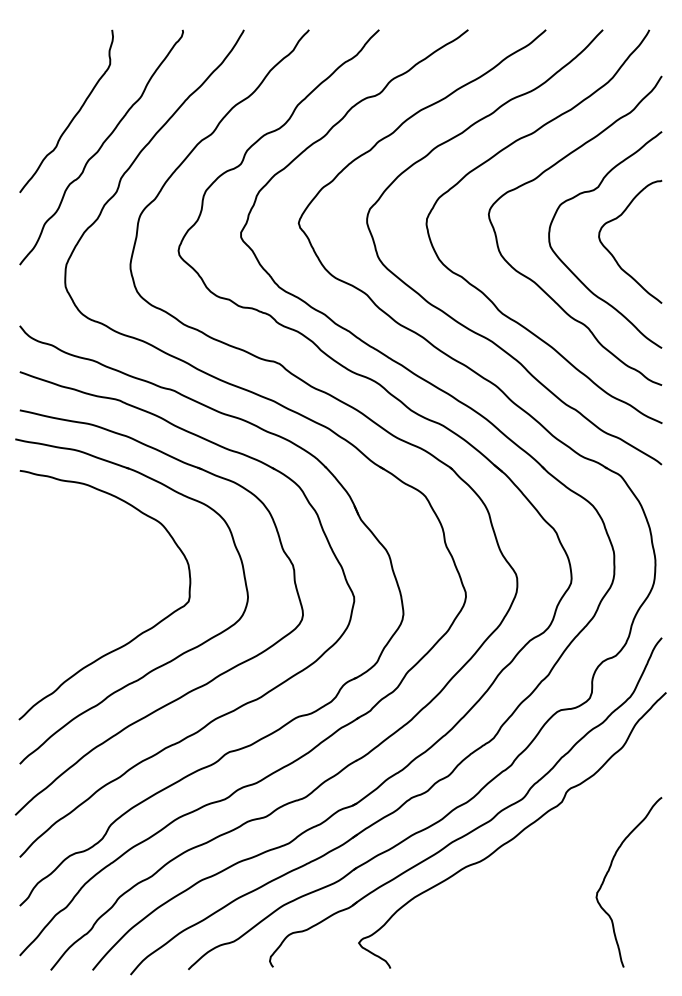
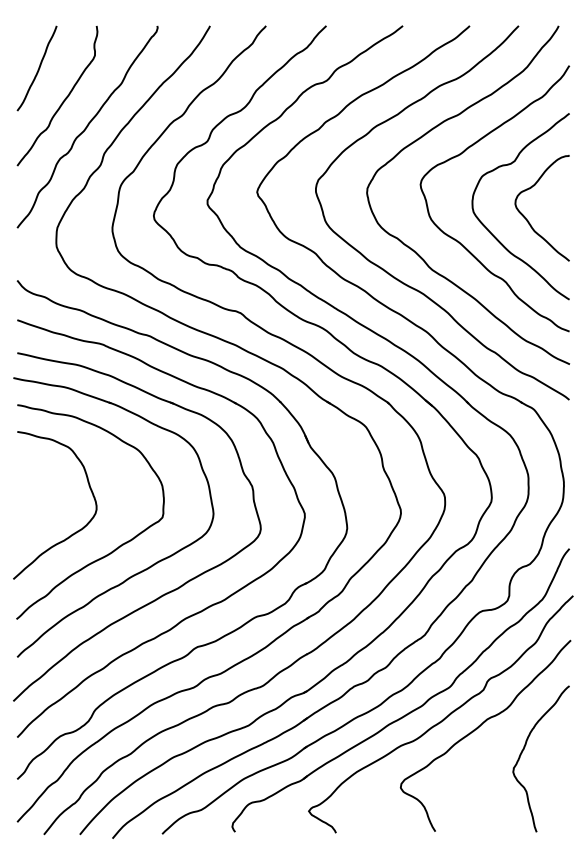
curve: (43, 80) -> (37, 69), added
curve: (85, 619) -> (73, 532), added
curve: (555, 847) -> (477, 729), added

